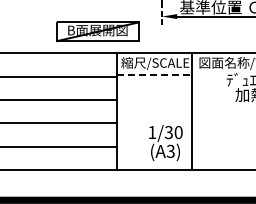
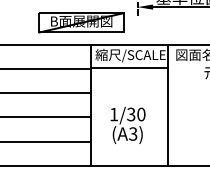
part: (97, 31) -> (81, 22), moved
line: (154, 75) -> (129, 67), dashed -> solid
text: (165, 143) -> (127, 125), moved

